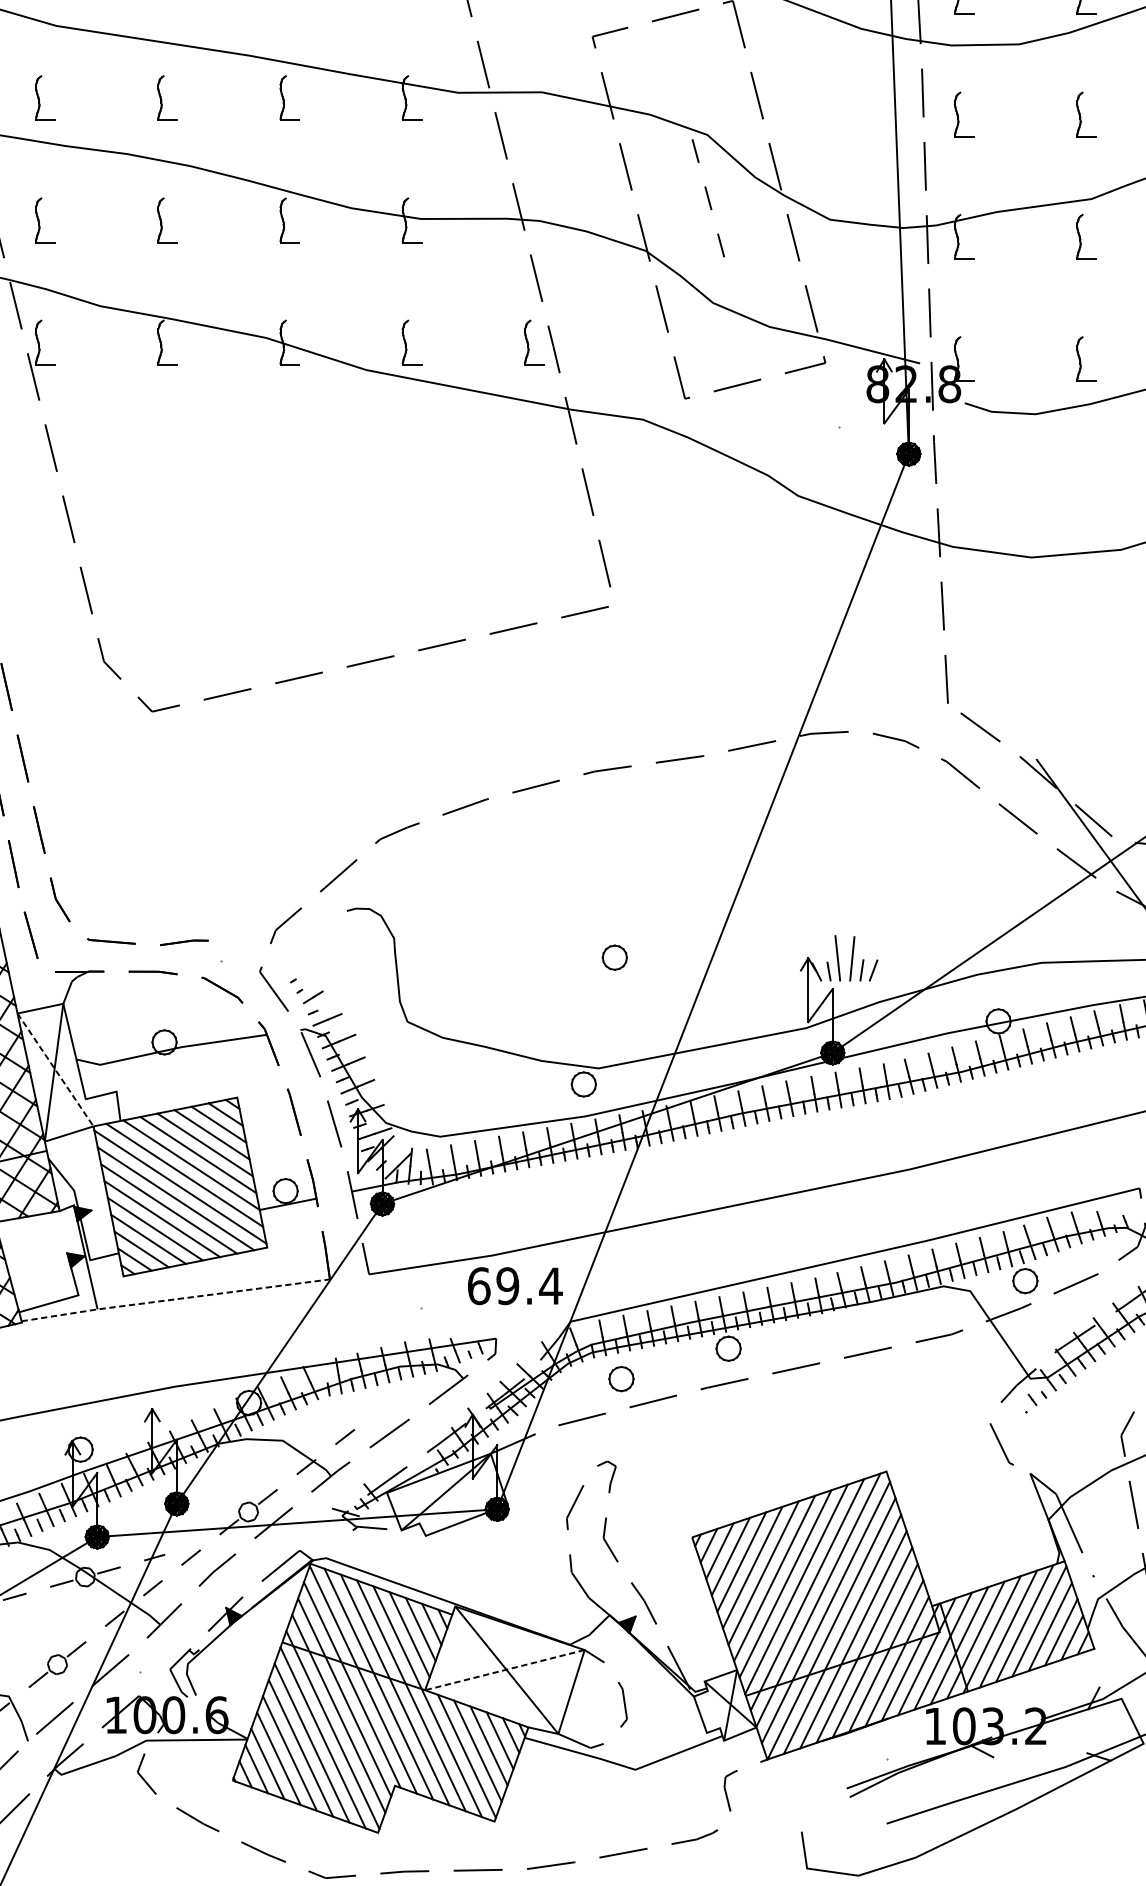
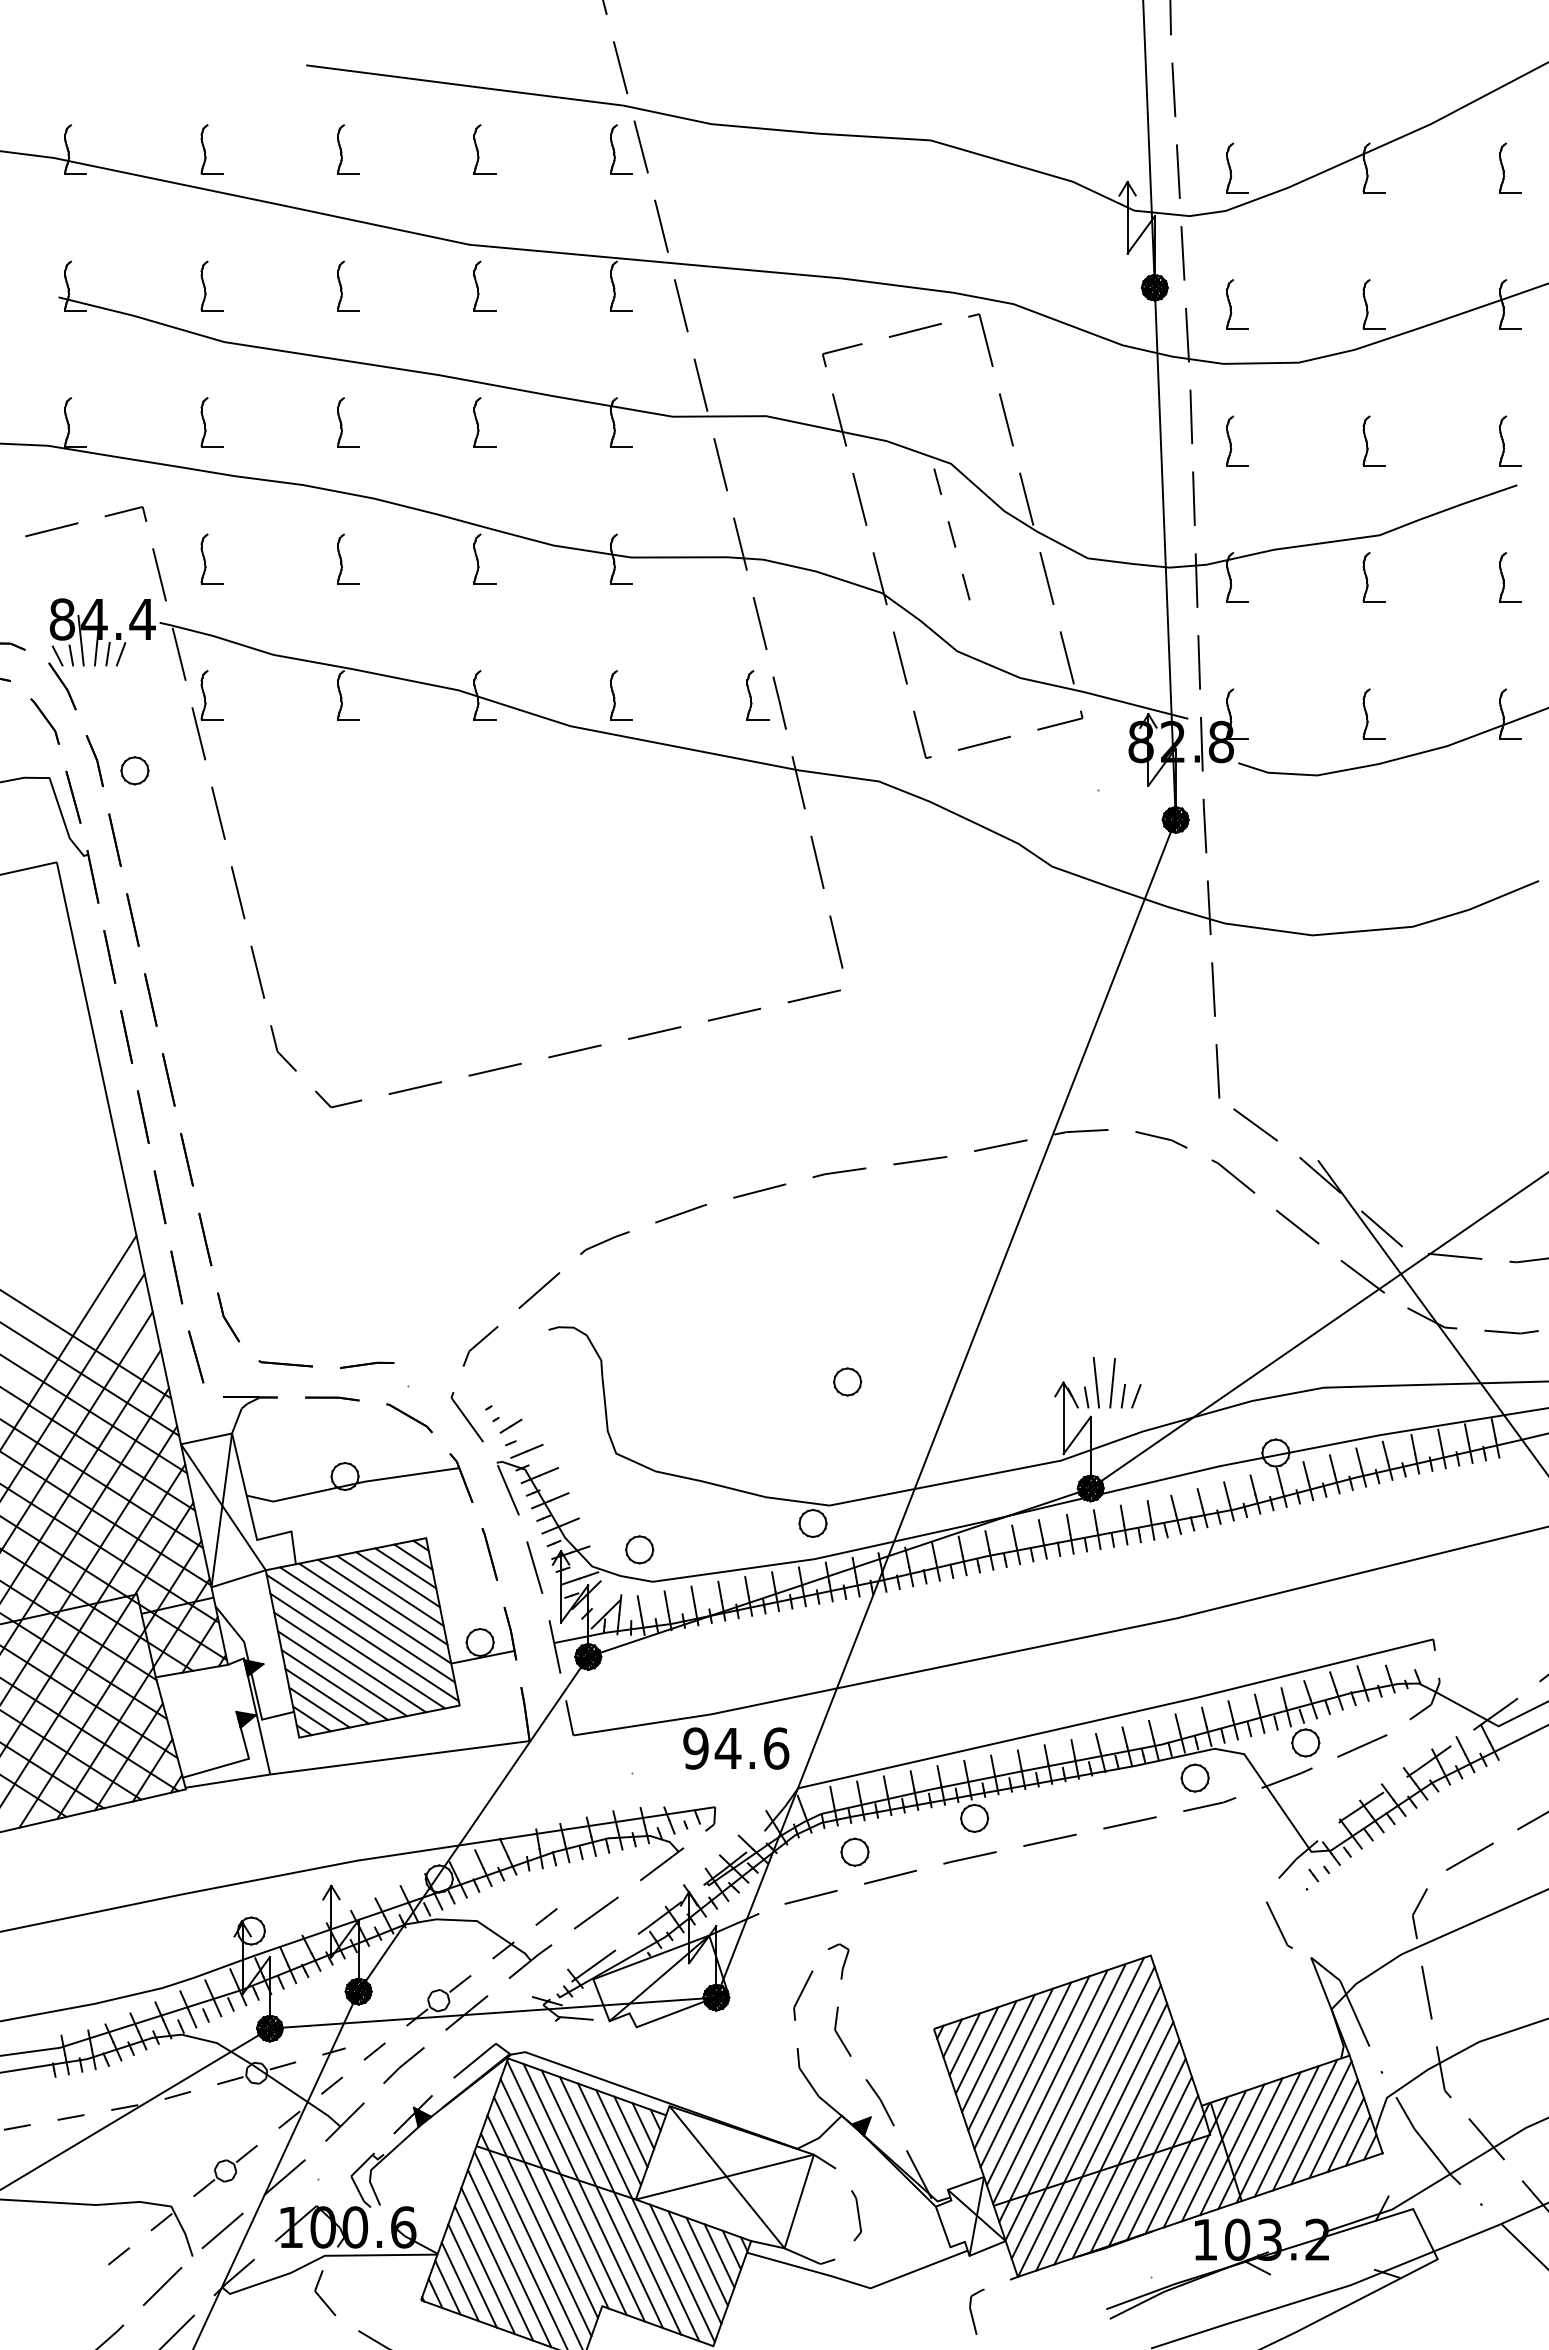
line: (55, 1070) -> (223, 1507), dashed -> solid
part: (428, 1107) -> (639, 1549), added
text: (515, 1286) -> (736, 1748), 69.4 -> 94.6
line: (175, 1299) -> (357, 1763), dashed -> solid
part: (925, 1312) -> (1194, 1777), added
line: (504, 1670) -> (724, 2177), dashed -> solid

